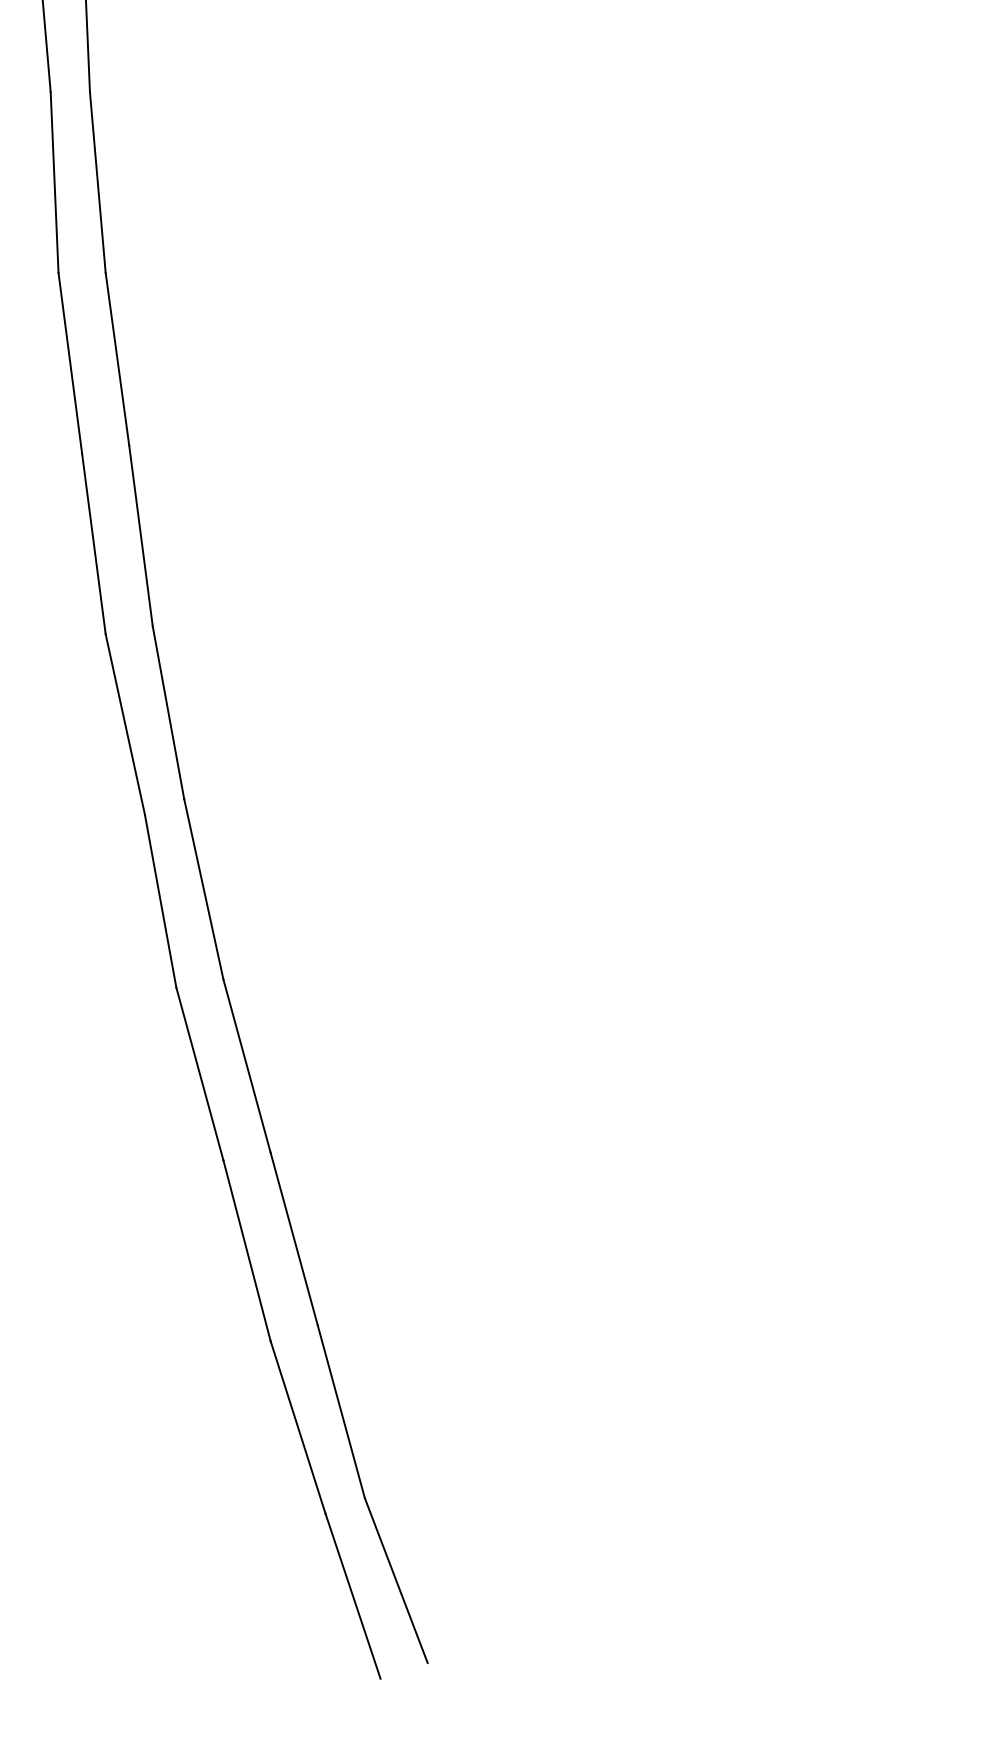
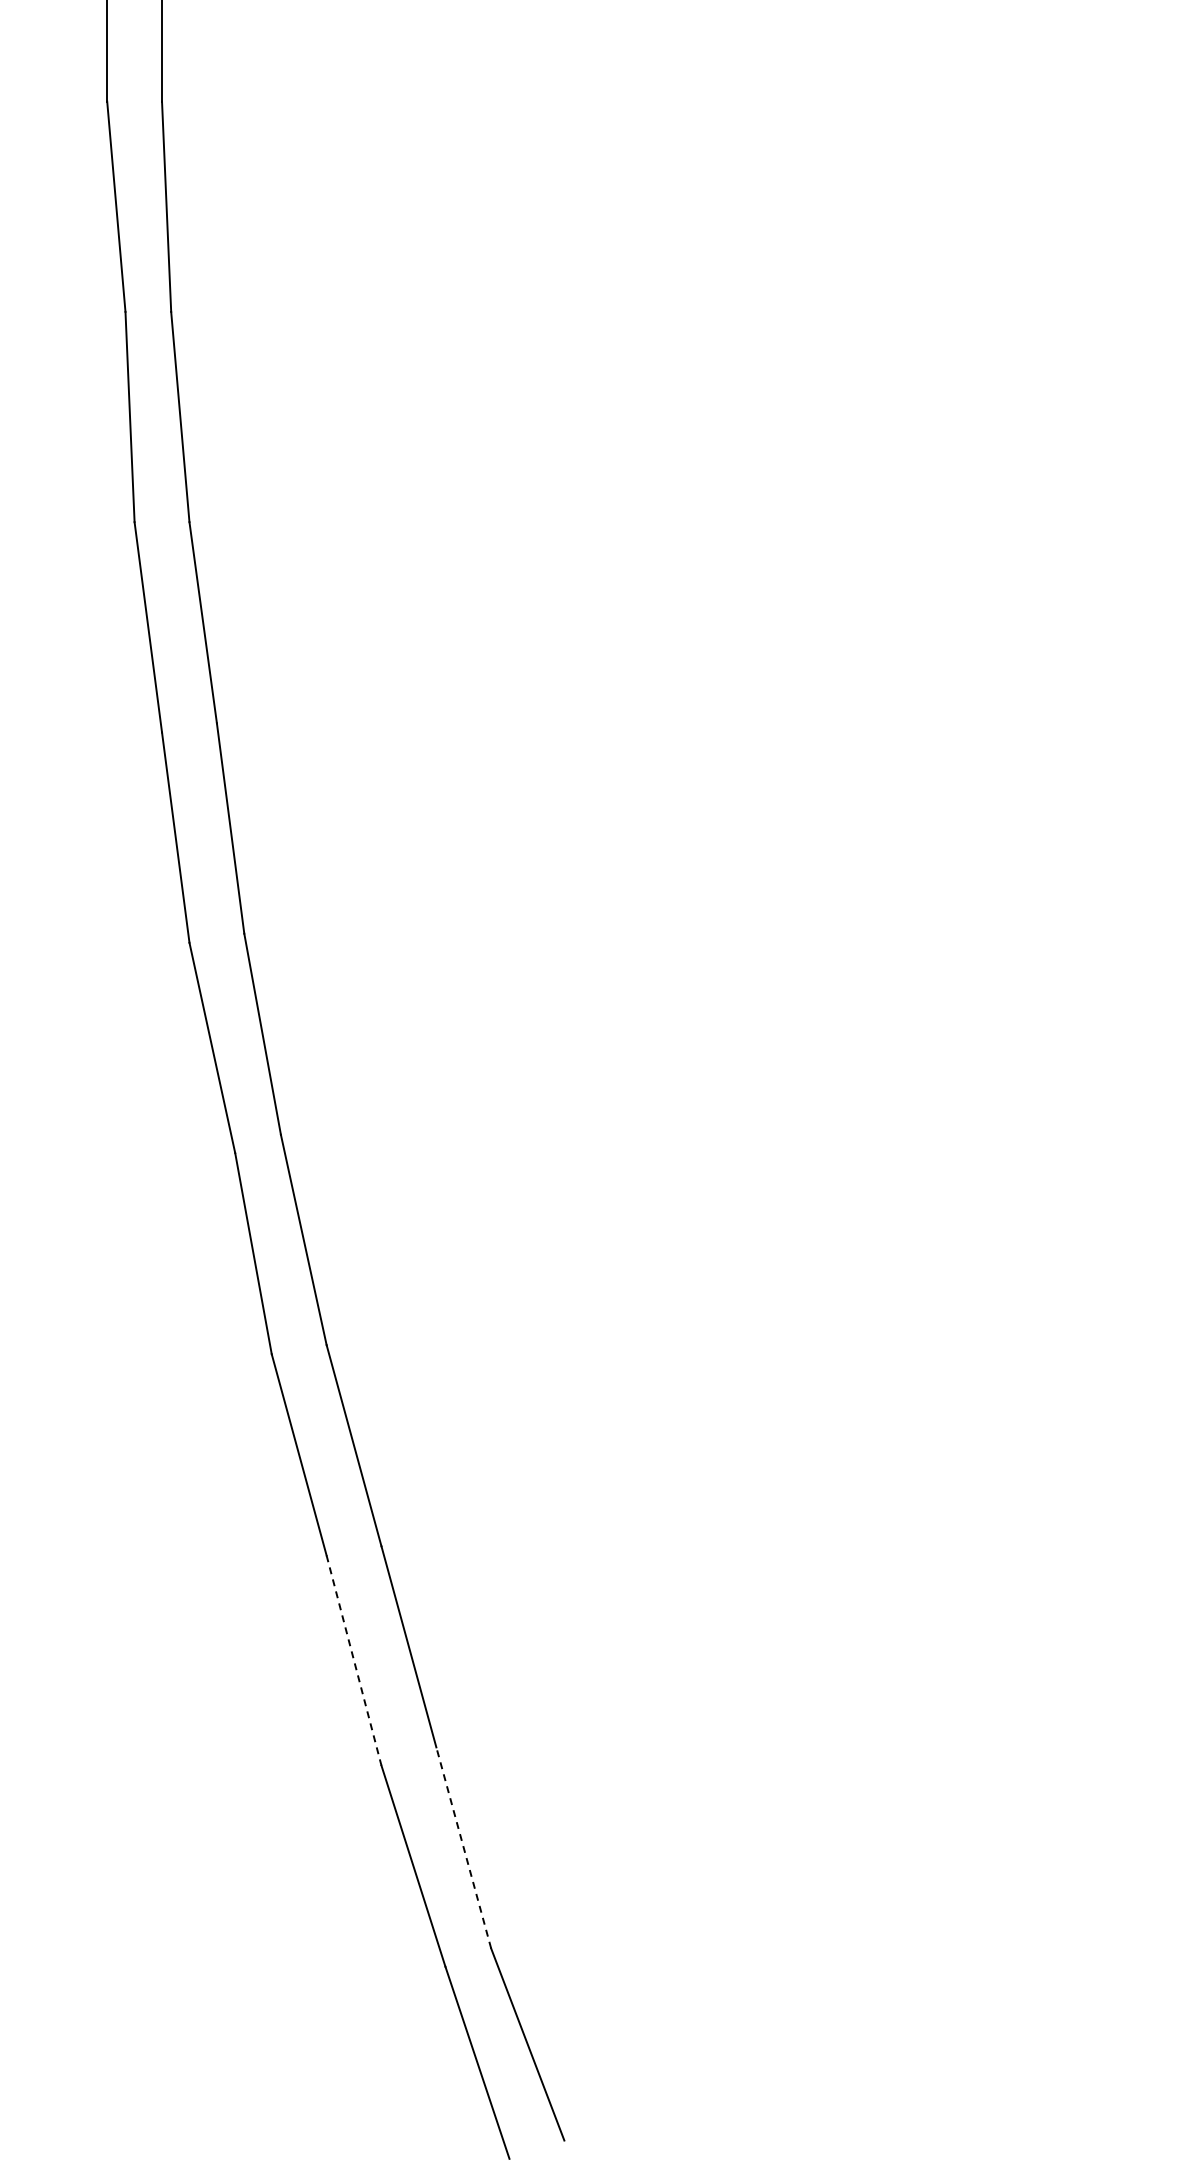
line: (247, 1250) -> (354, 1660), solid -> dashed
line: (341, 1411) -> (463, 1847), solid -> dashed

